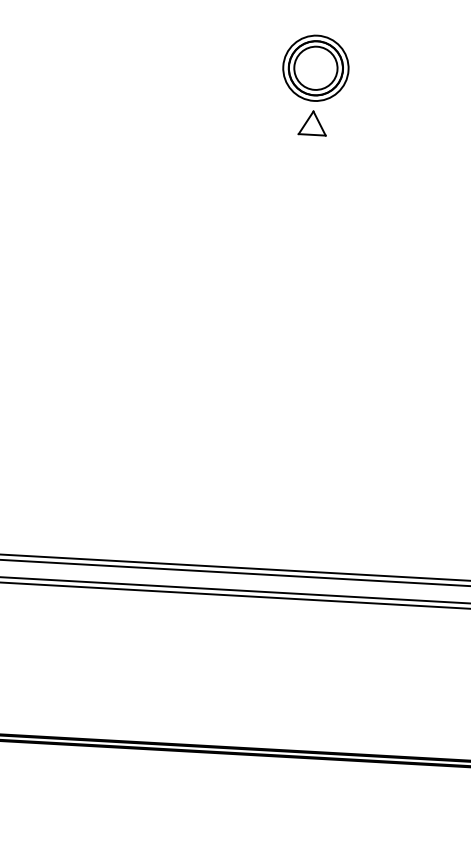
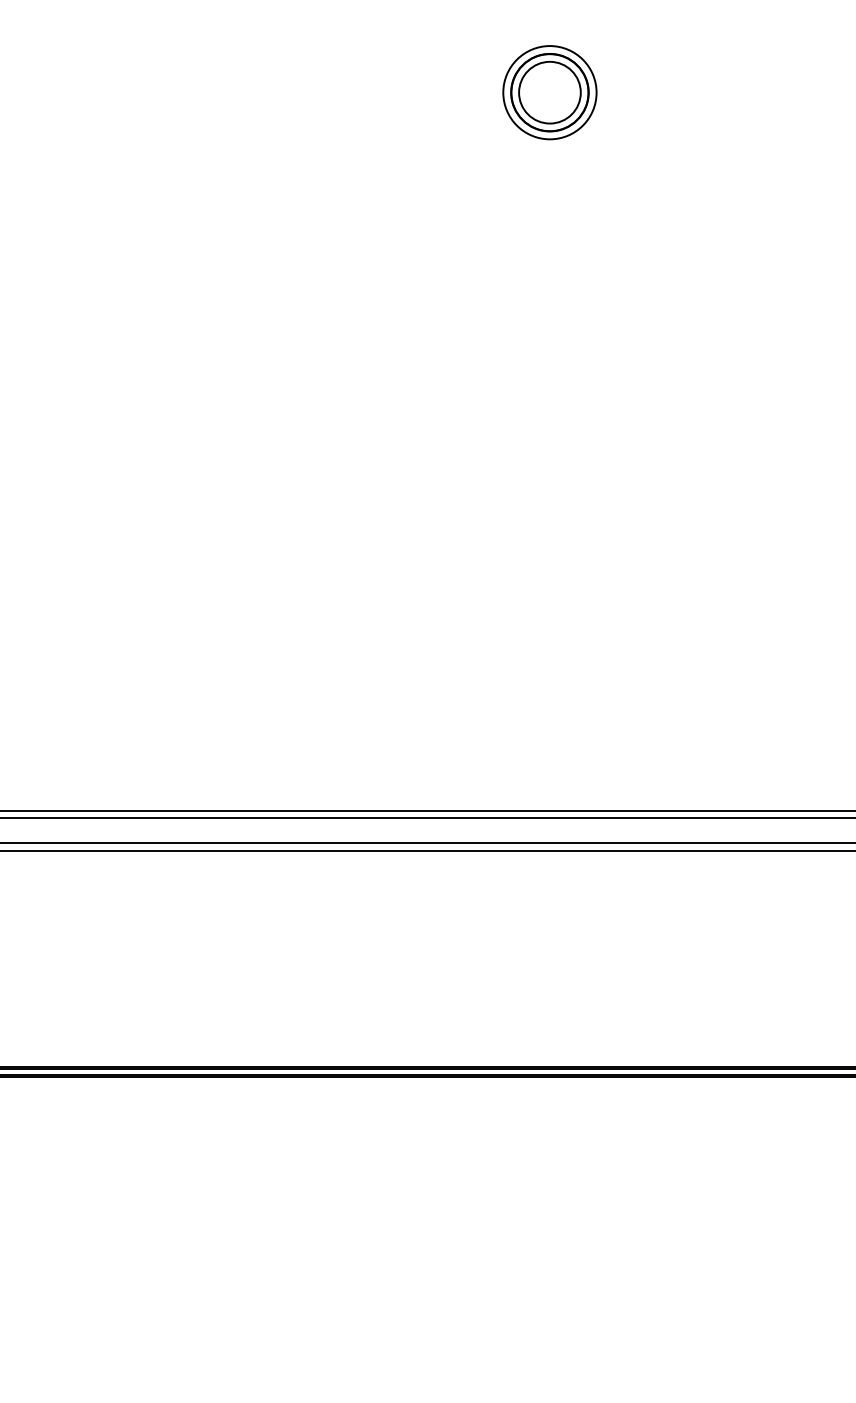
part: (315, 68) -> (549, 92), moved
part: (312, 122) -> (642, 170), removed

